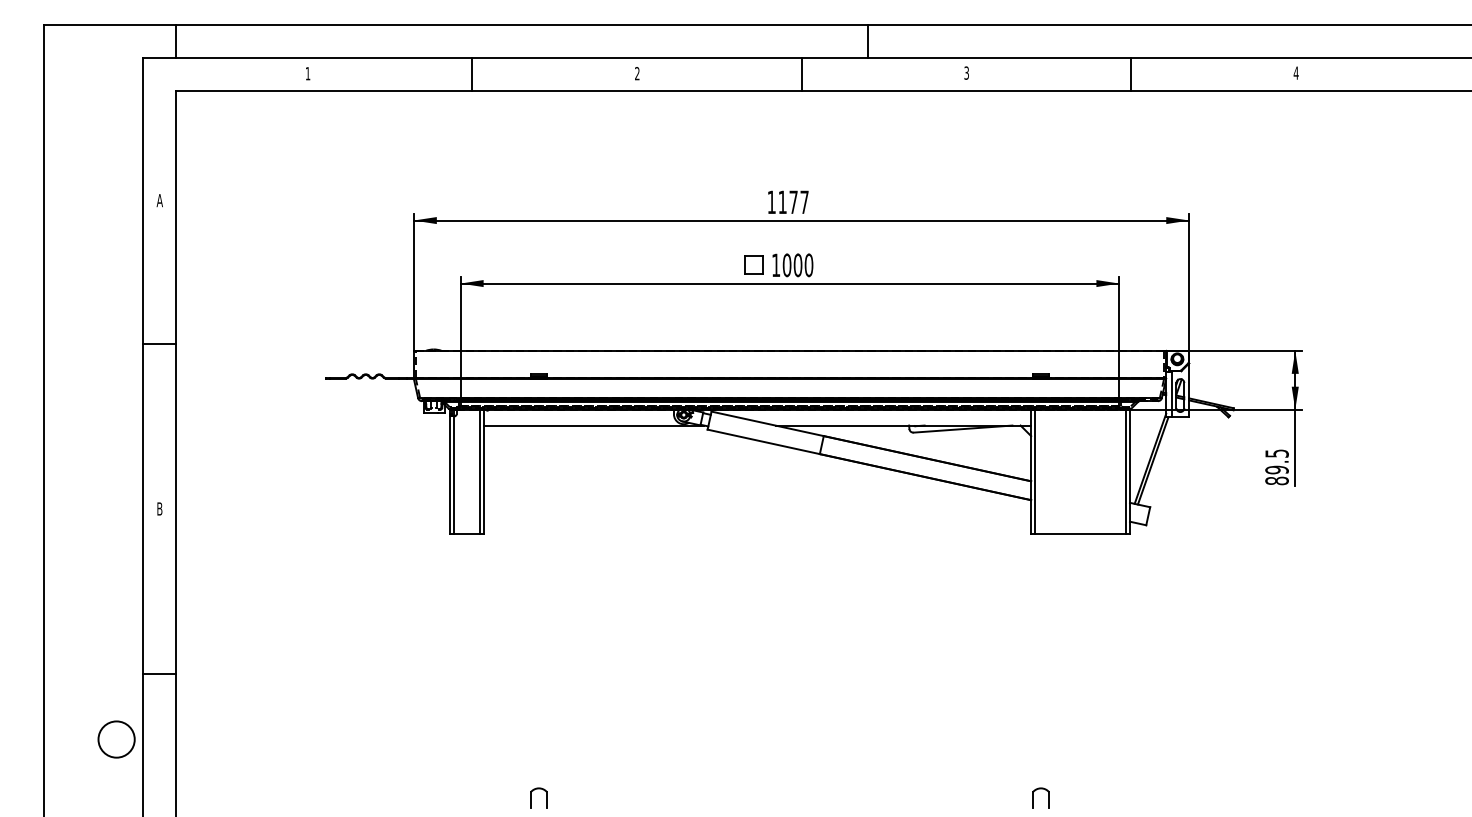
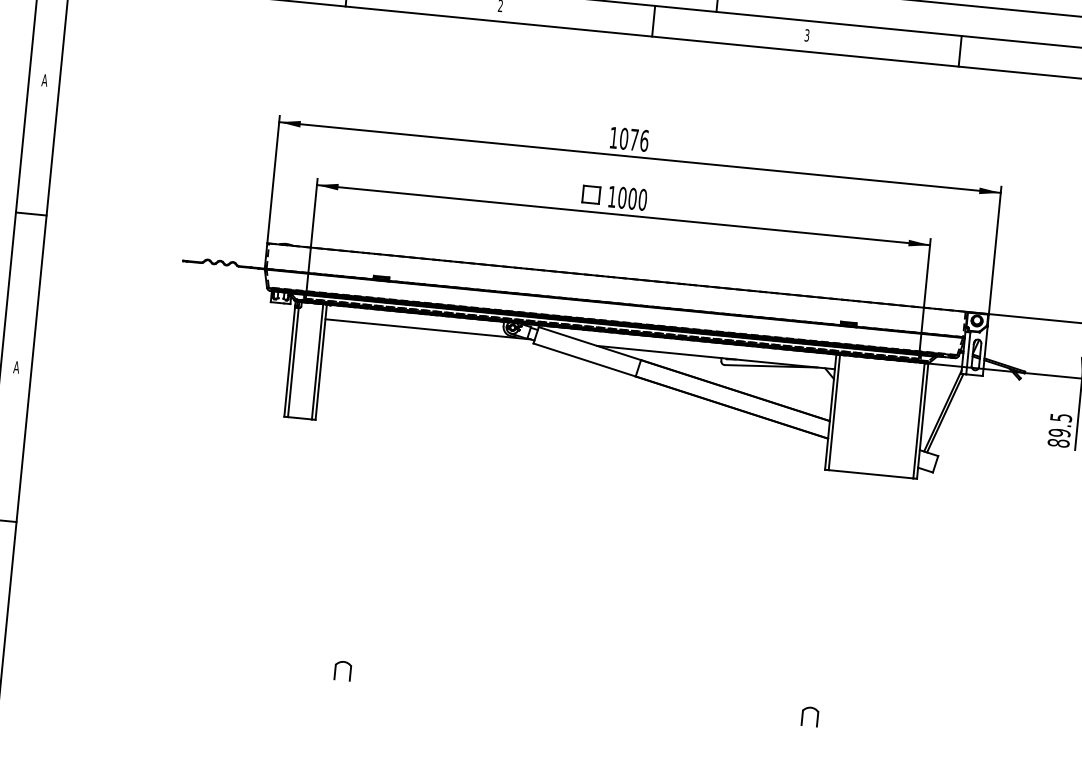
text: (793, 202) -> (634, 140), 1177 -> 1076
text: (159, 508) -> (16, 366), B -> A

